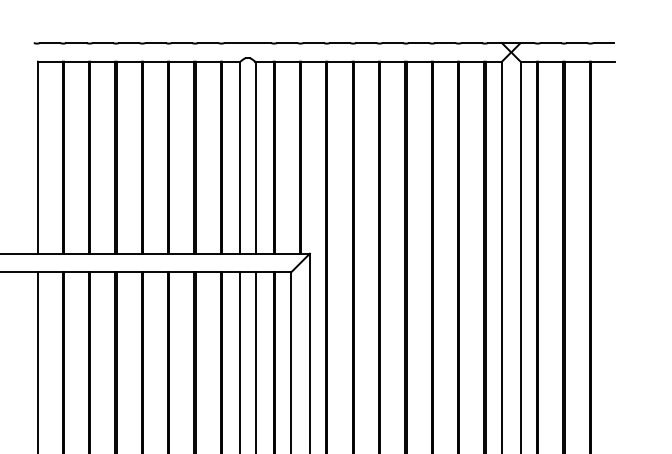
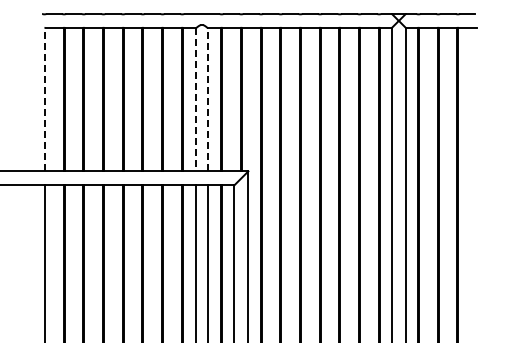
line: (37, 157) -> (44, 99), solid -> dashed
line: (239, 157) -> (195, 99), solid -> dashed
line: (255, 157) -> (207, 99), solid -> dashed

